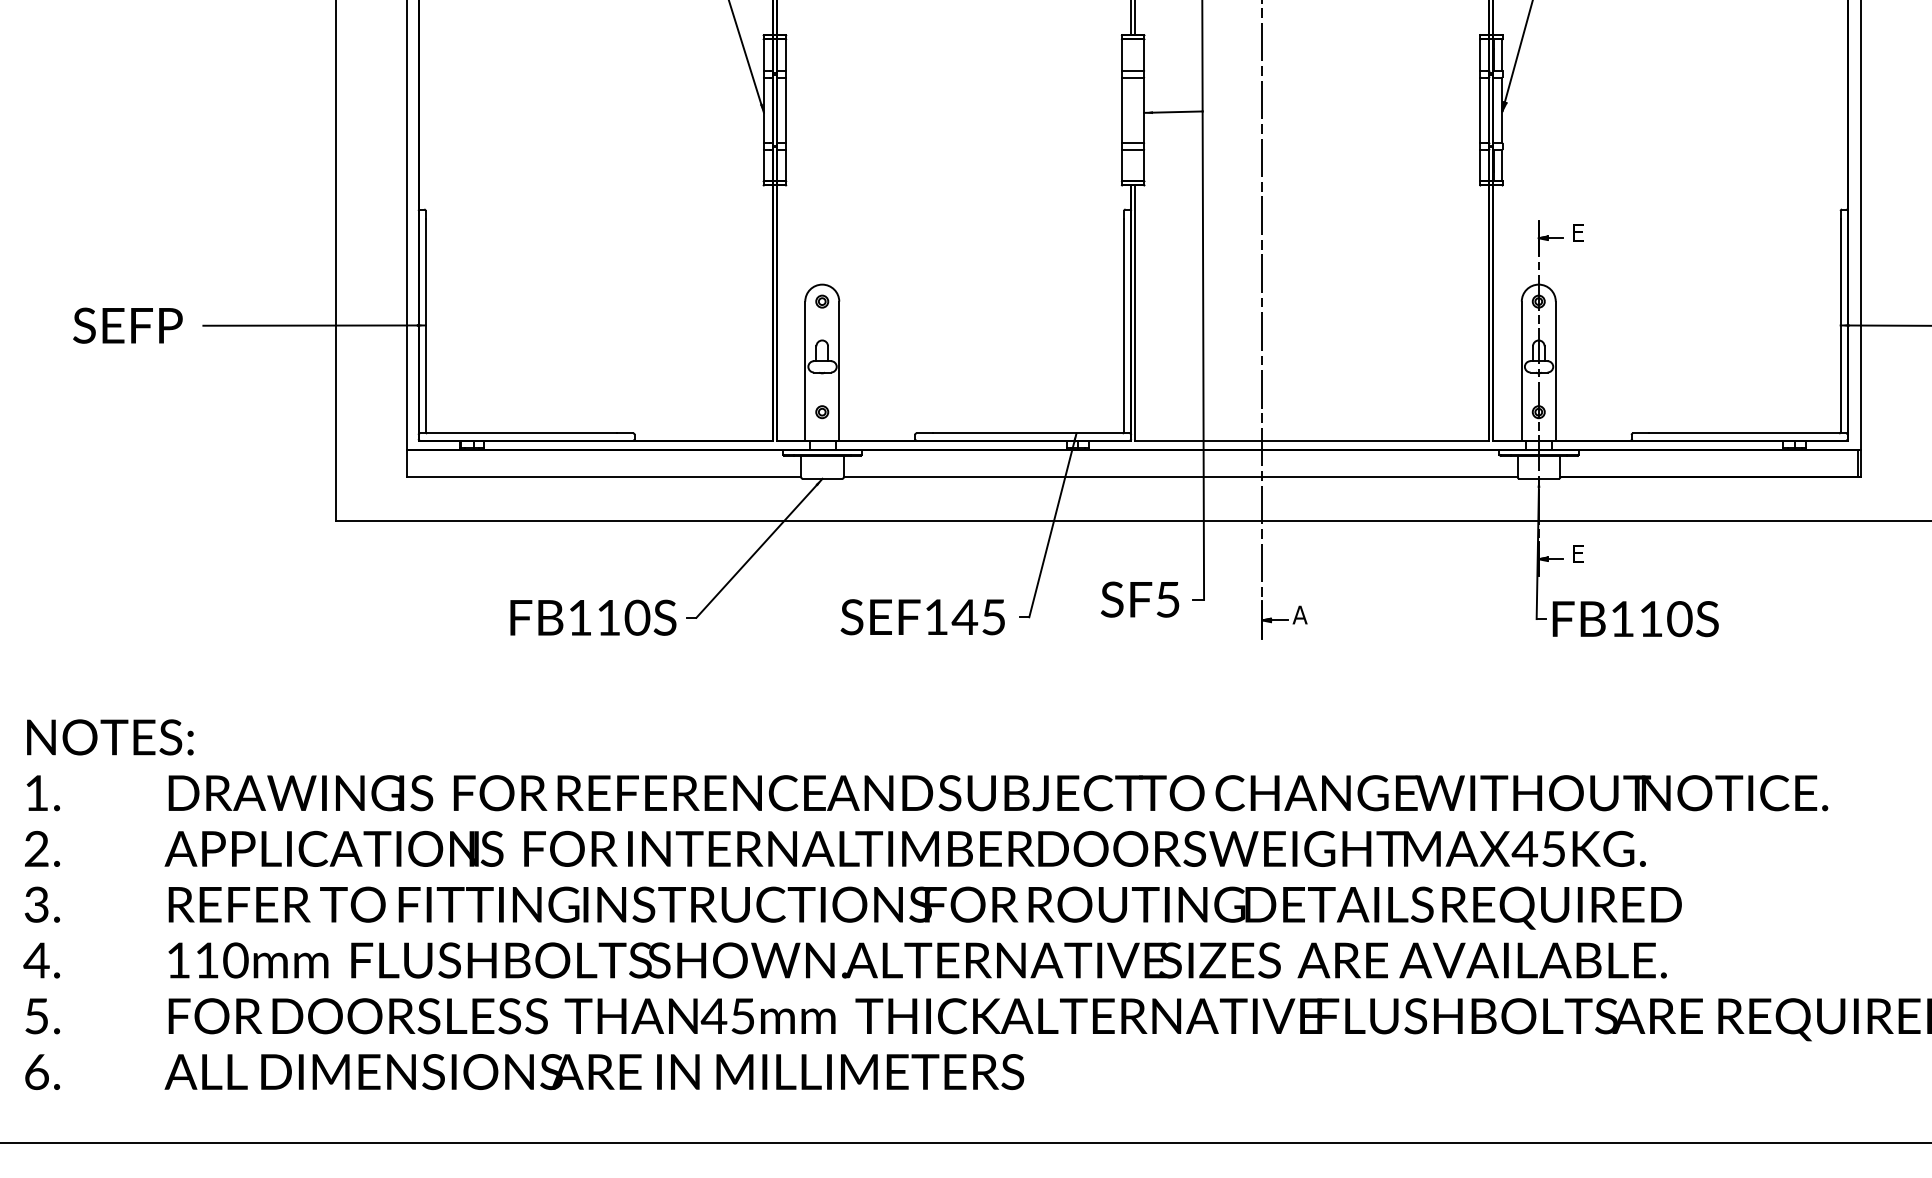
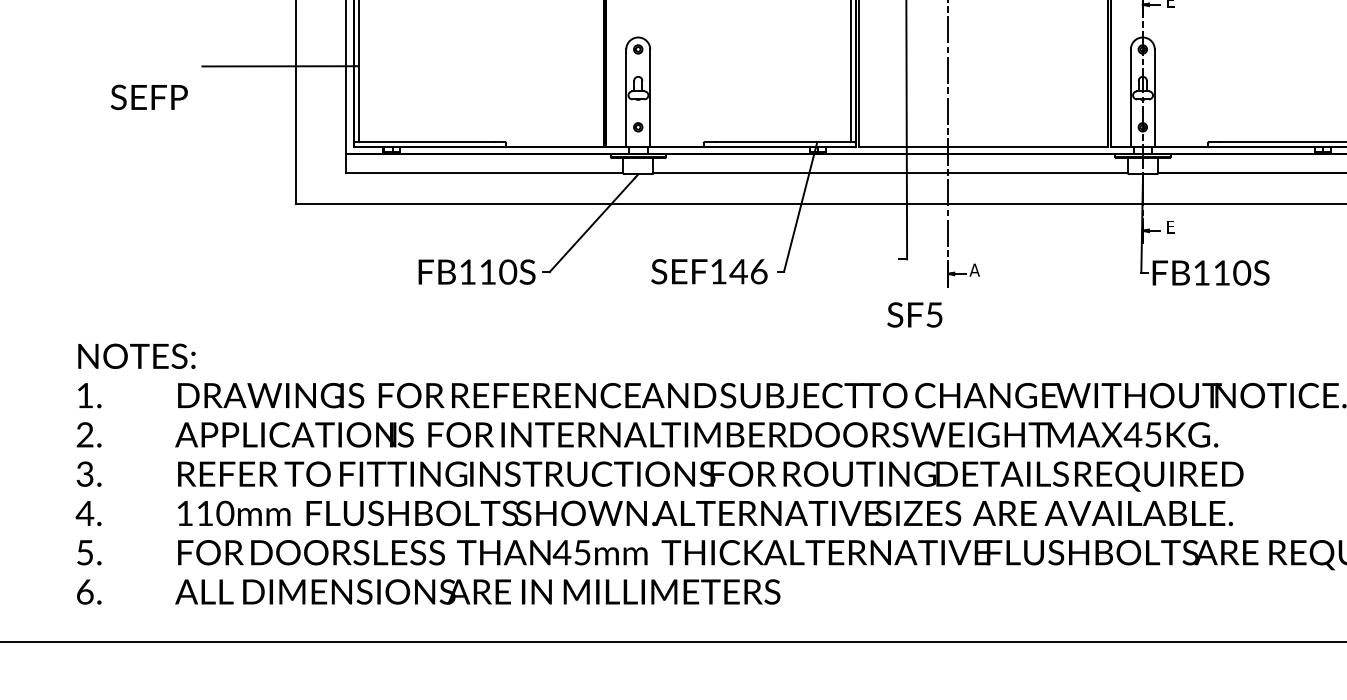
text: (127, 325) -> (148, 97), moved
text: (1140, 599) -> (915, 314), moved
text: (993, 617) -> (758, 271), SEF145 -> SEF146

